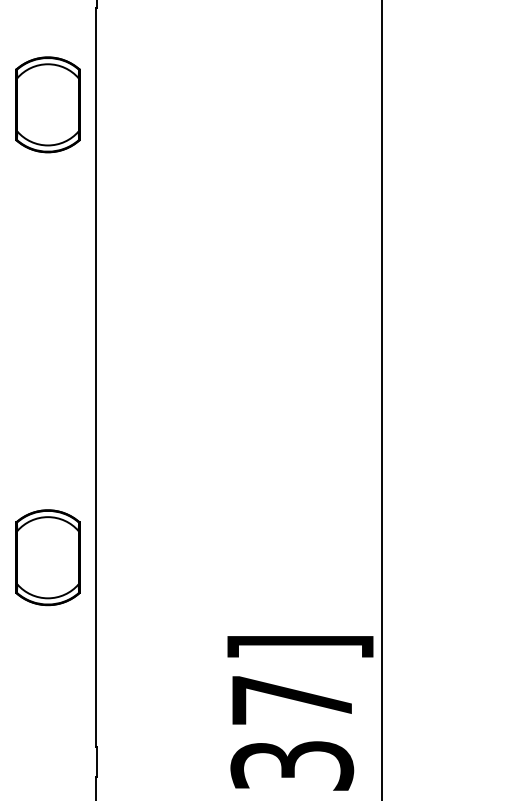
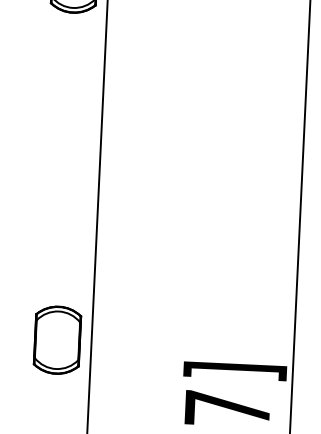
part: (47, 557) -> (57, 340), moved

